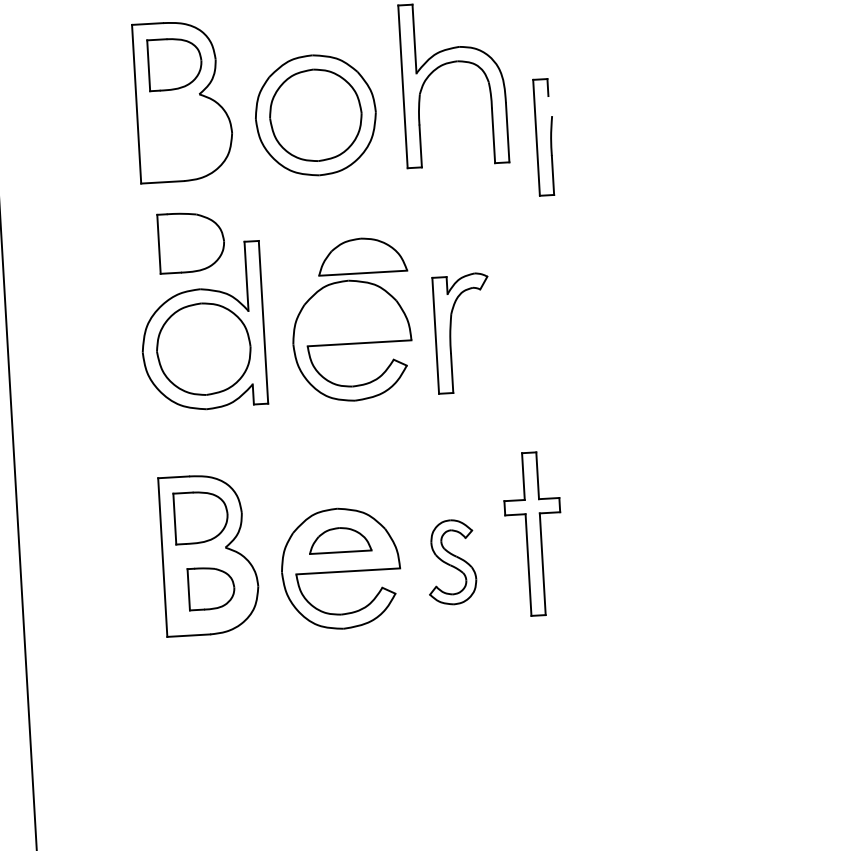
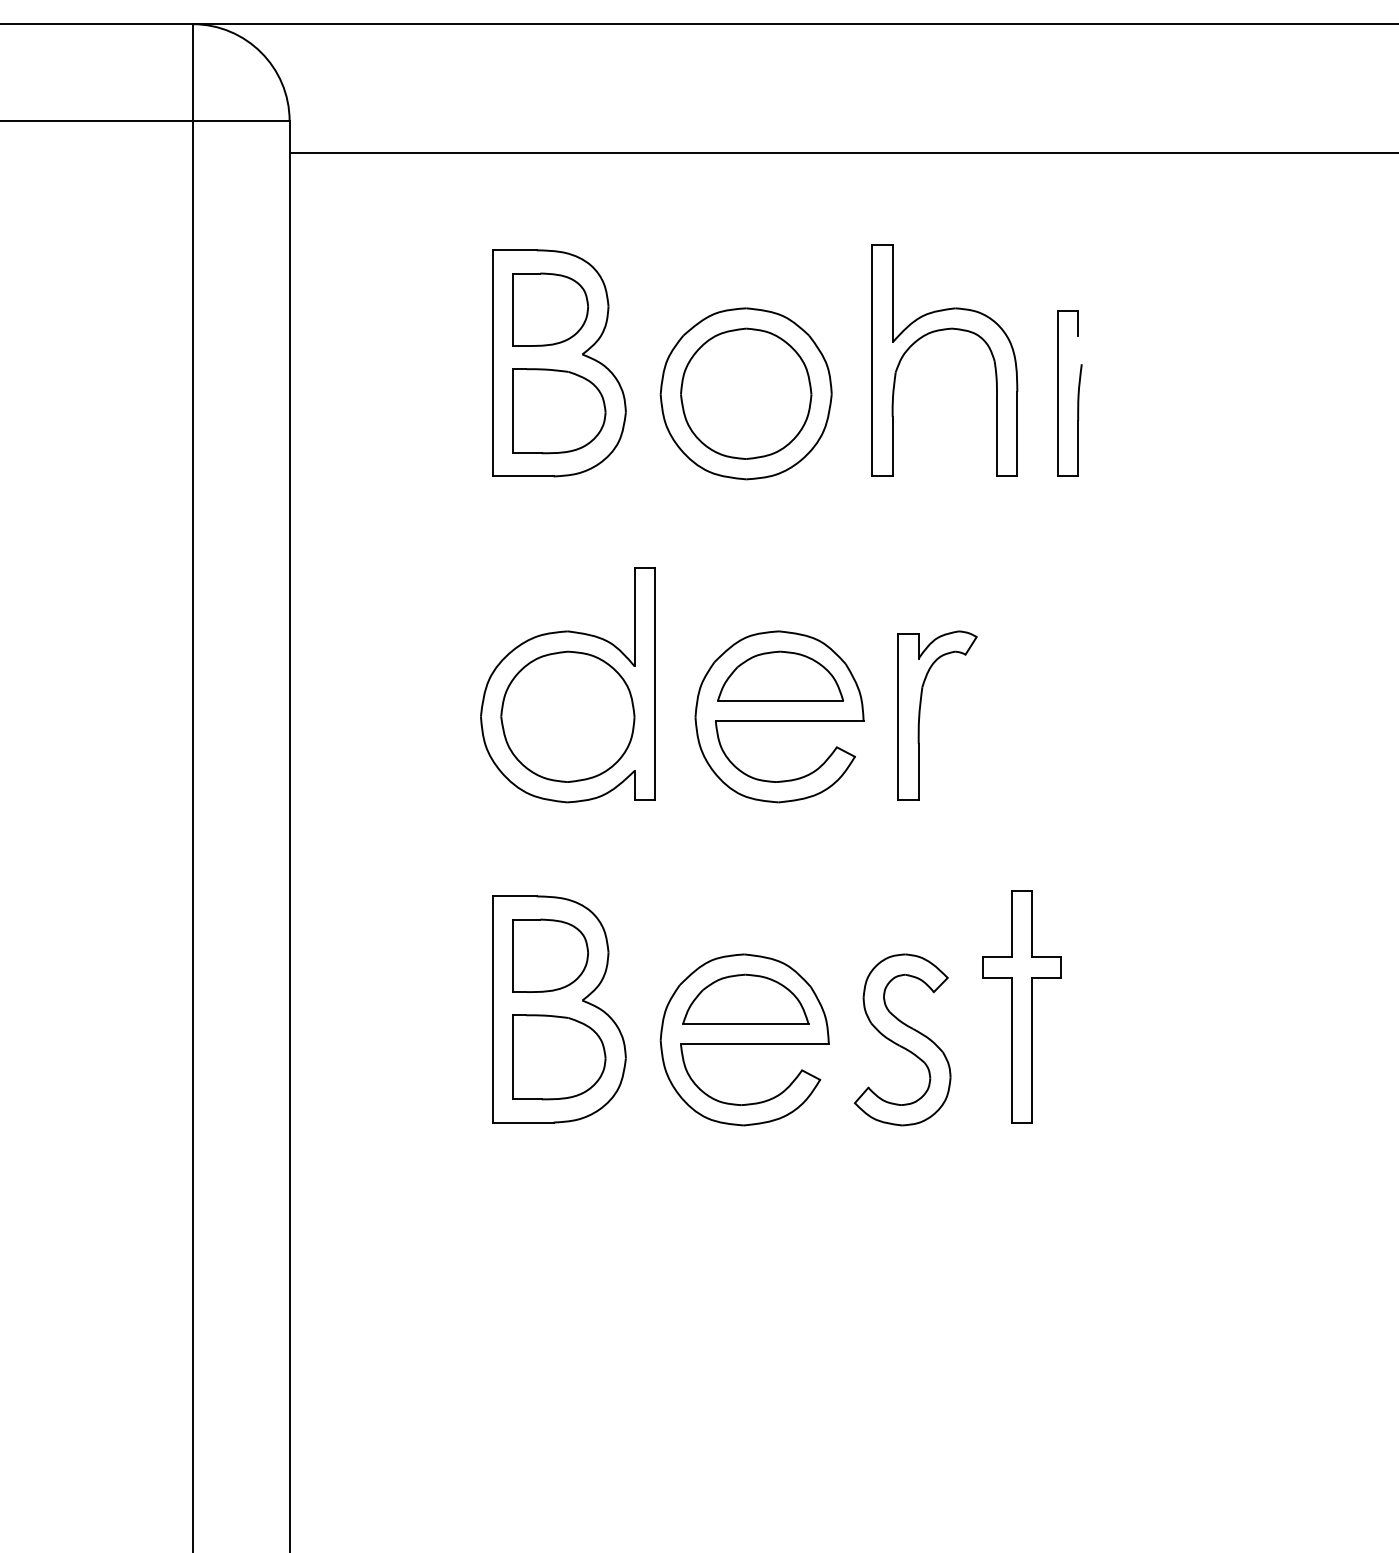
part: (550, 136) -> (1077, 393), moved
part: (191, 242) -> (559, 411), moved
part: (362, 255) -> (780, 675), moved
part: (339, 539) -> (745, 998), size x1.43
part: (451, 562) -> (902, 1039), size x1.43
part: (211, 588) -> (559, 1057), size x1.43

